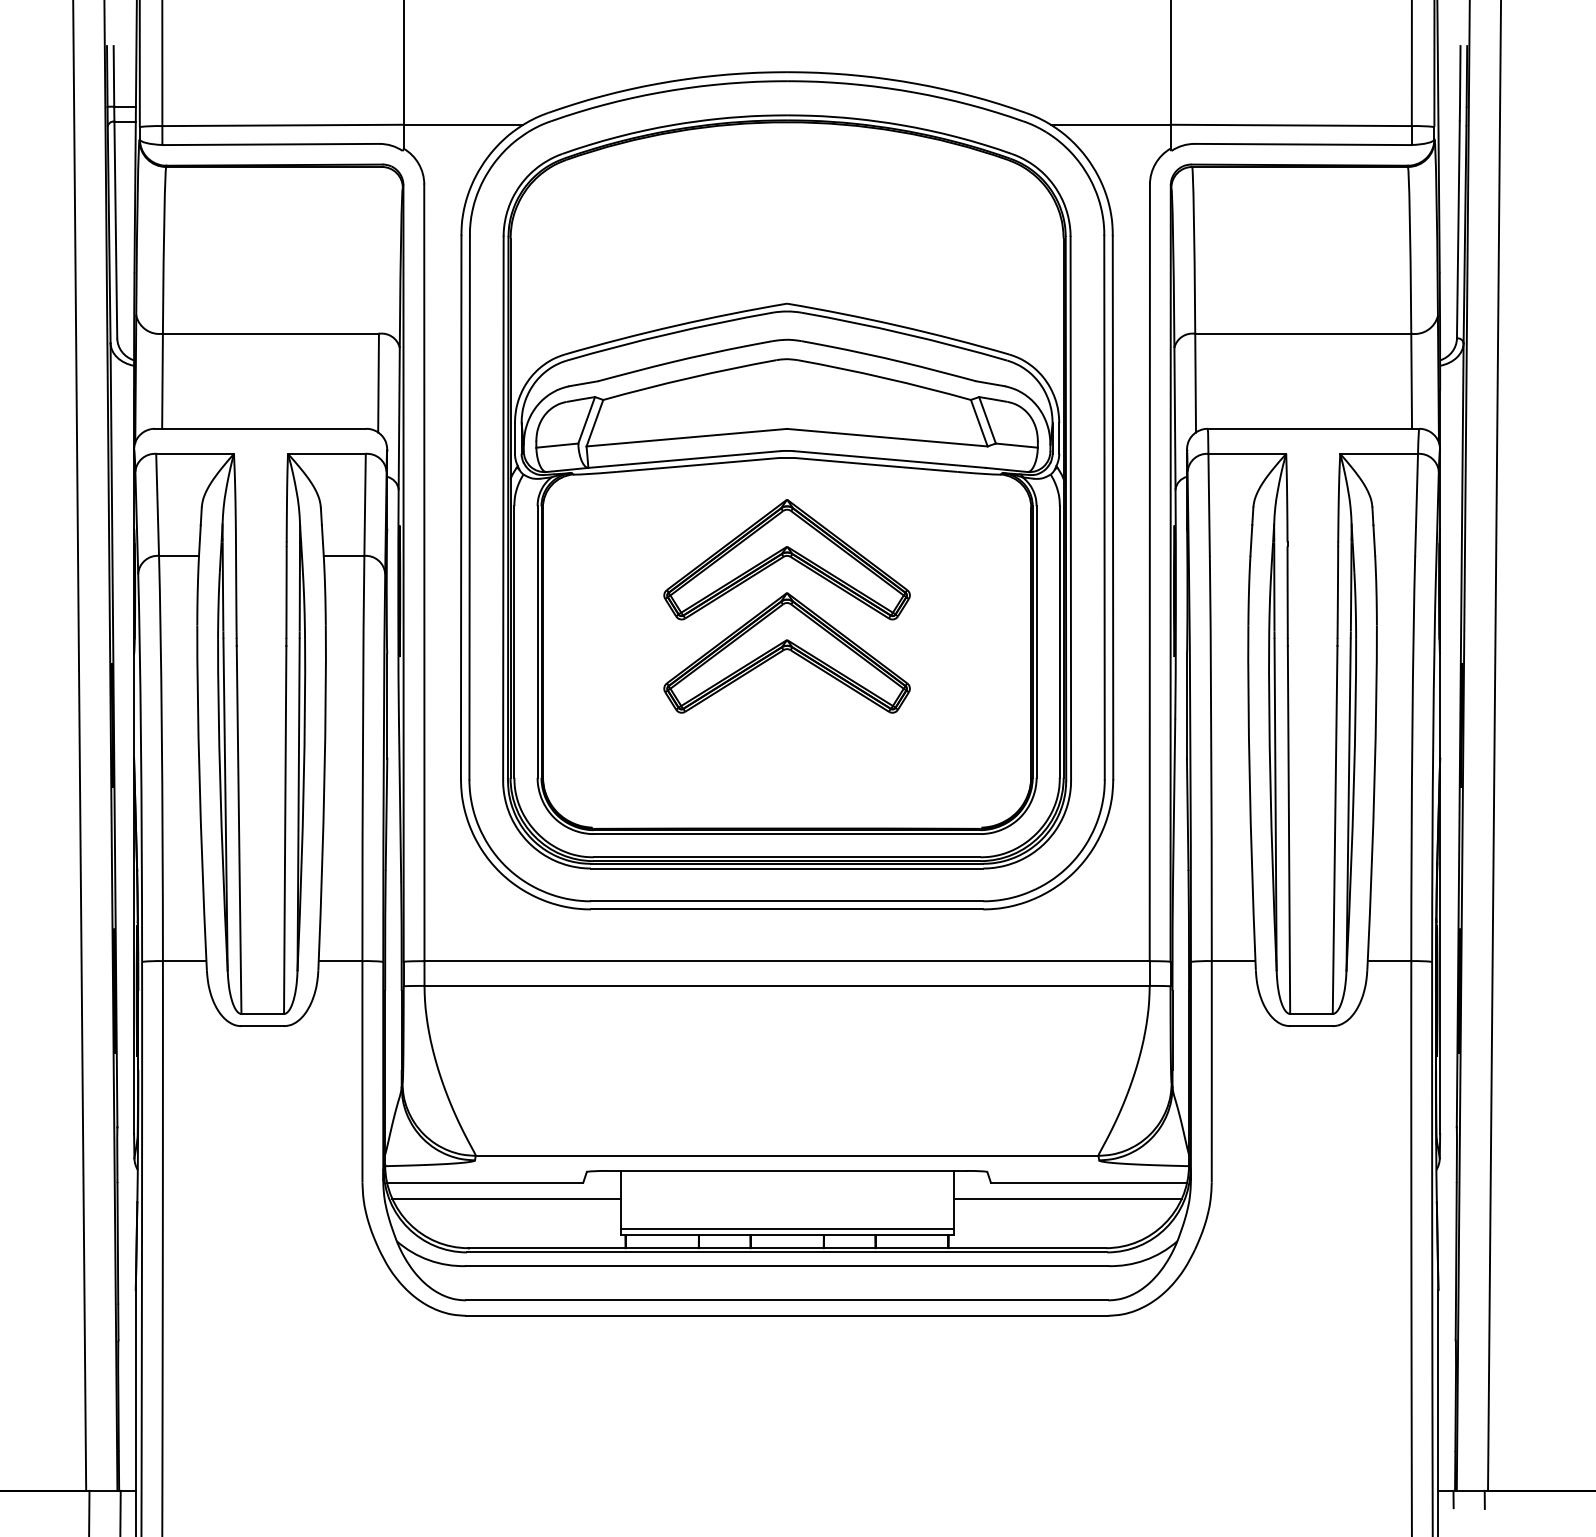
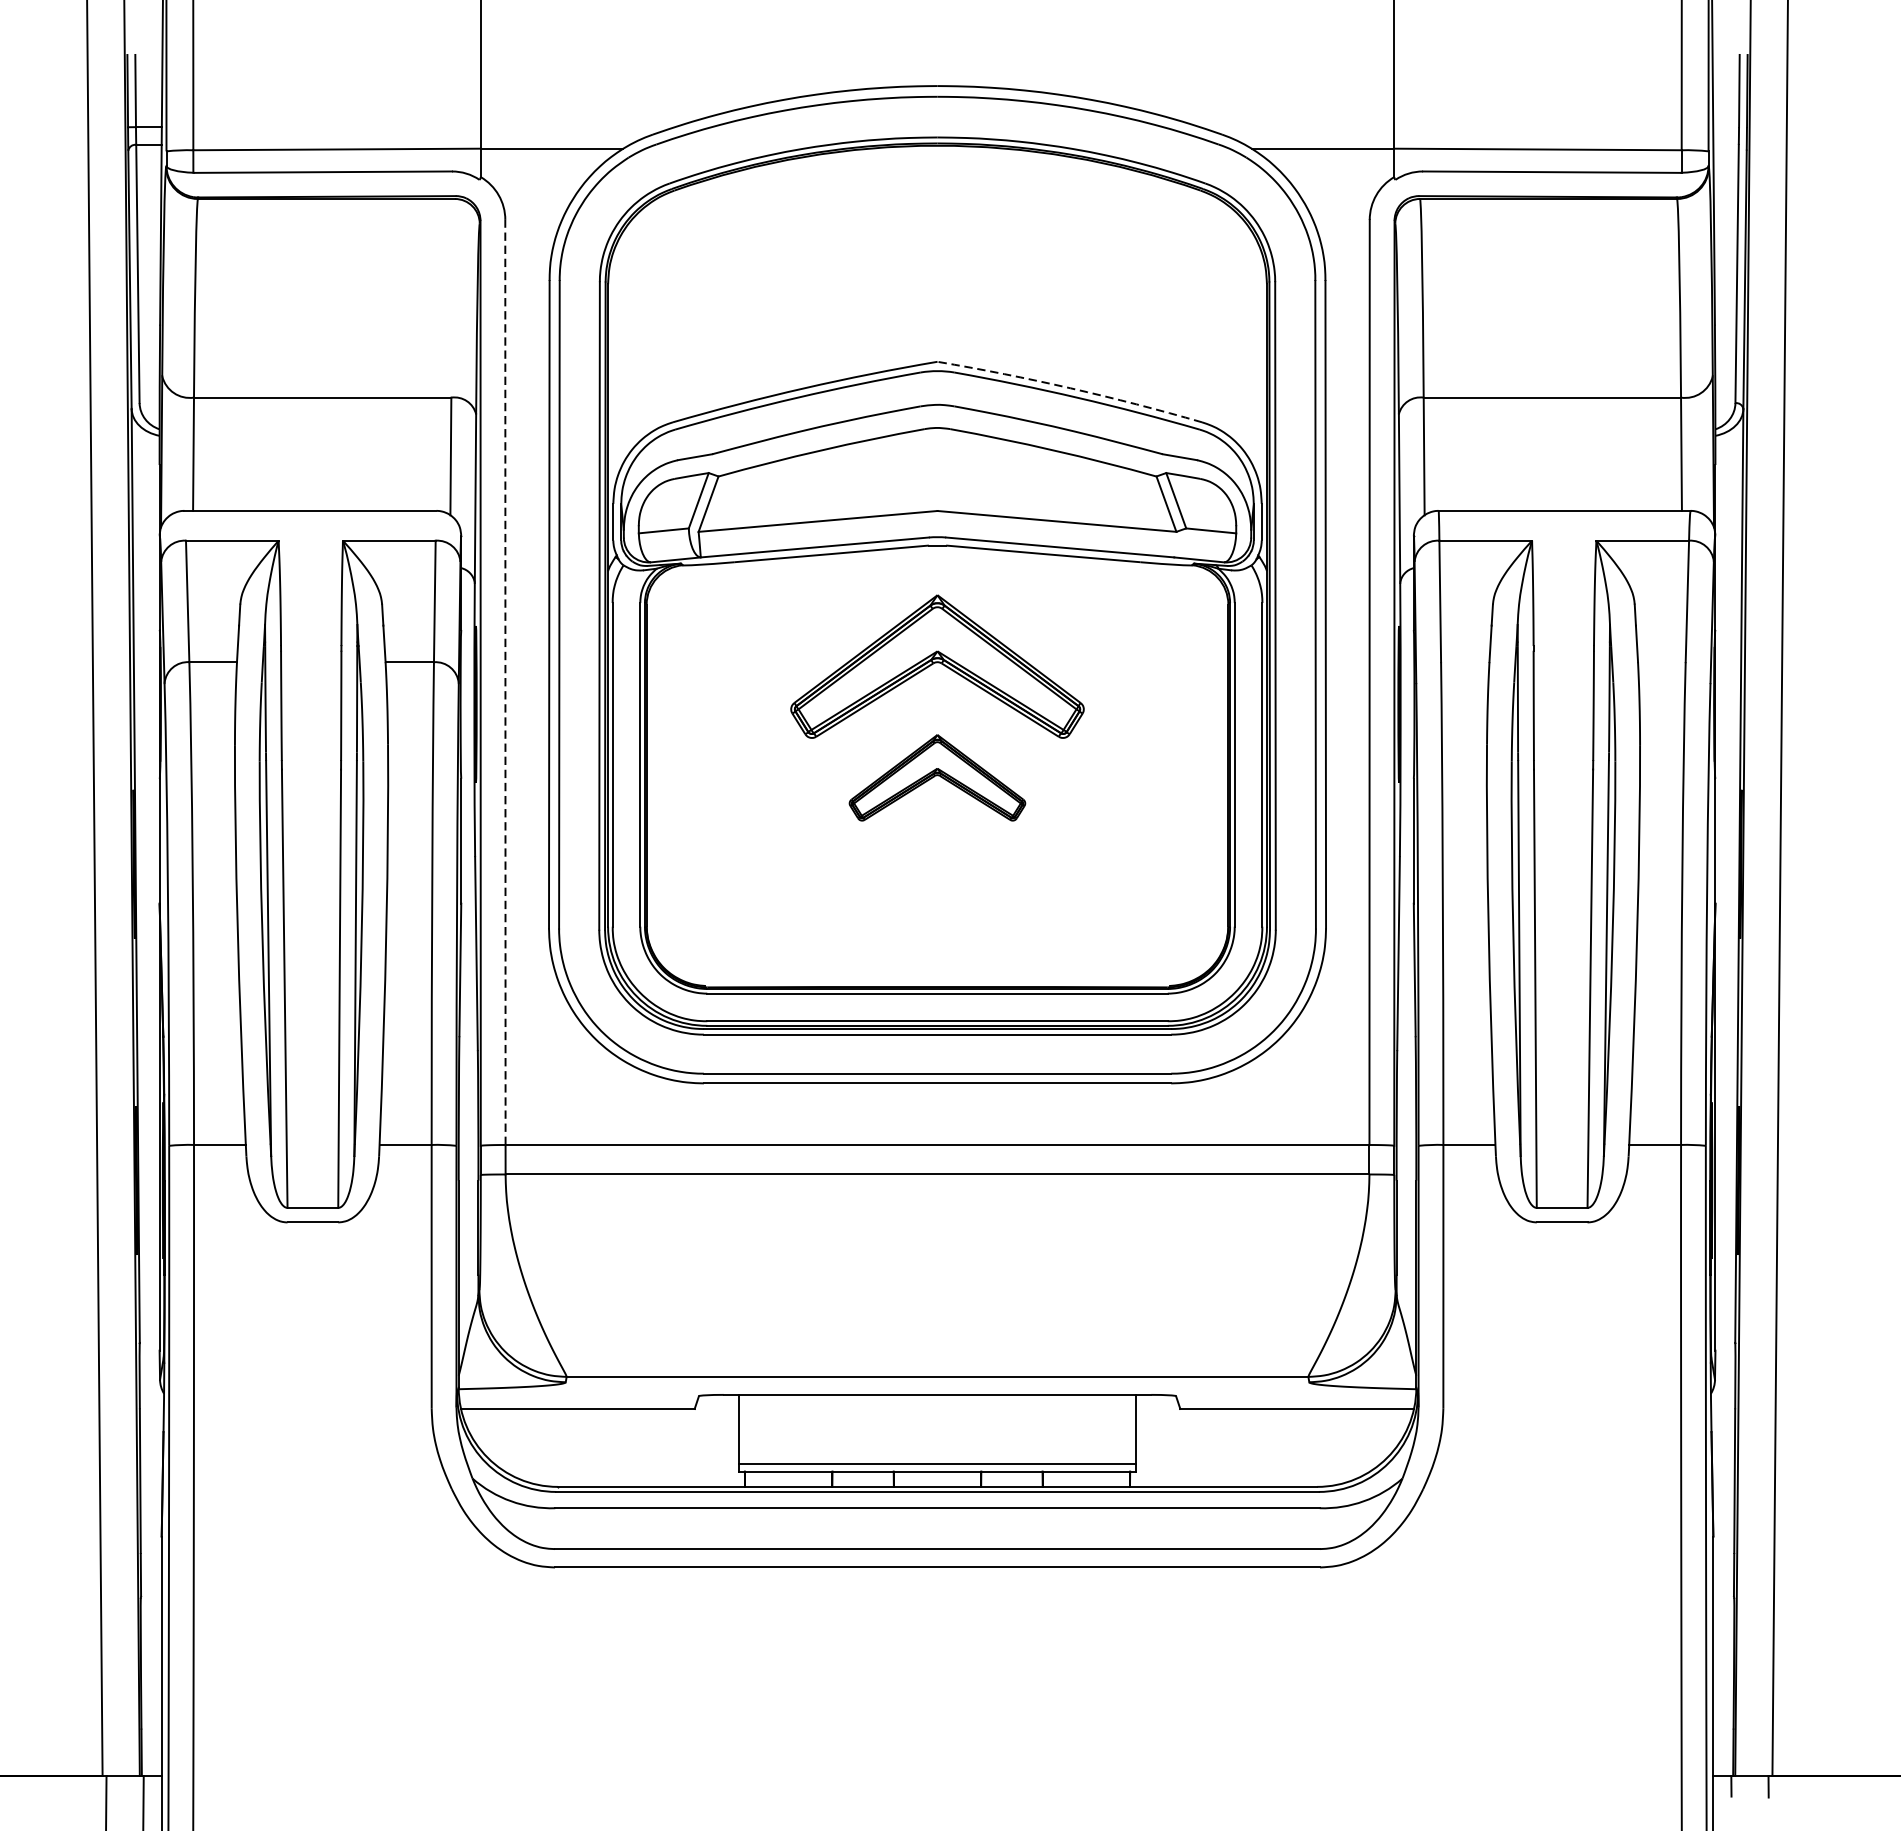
arc: (898, 325) -> (1070, 387), solid -> dashed
line: (424, 572) -> (505, 682), solid -> dashed
part: (786, 652) -> (936, 777), size x0.6
line: (506, 1198) -> (603, 1427), removed
line: (1067, 1198) -> (1271, 1427), removed

